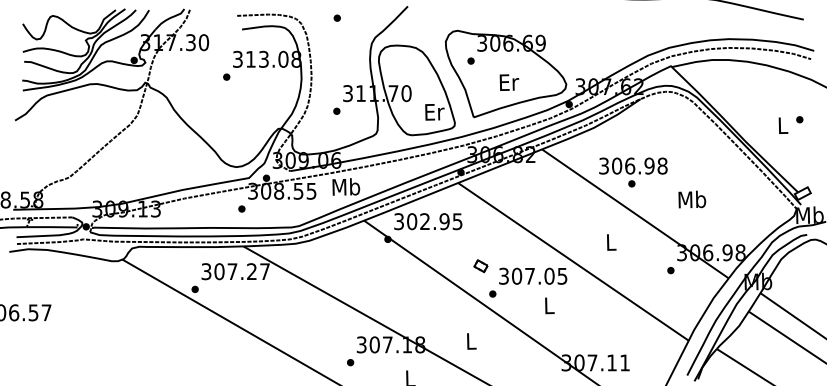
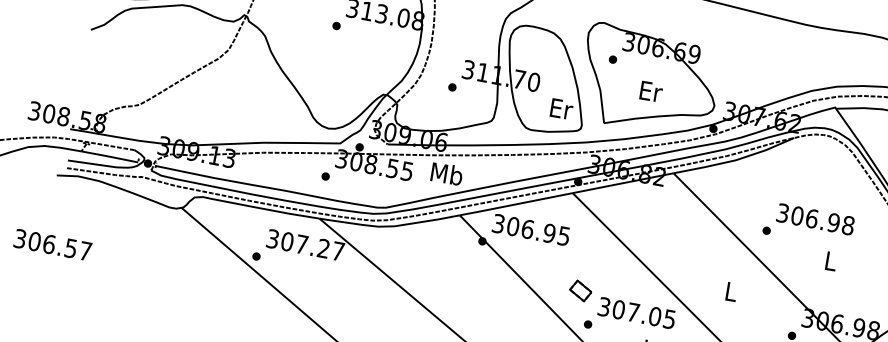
text: (633, 165) -> (815, 218), moved
text: (692, 199) -> (831, 261), Mb -> L
text: (425, 221) -> (528, 229), 302.95 -> 306.95
part: (480, 265) -> (580, 290), size x1.43

